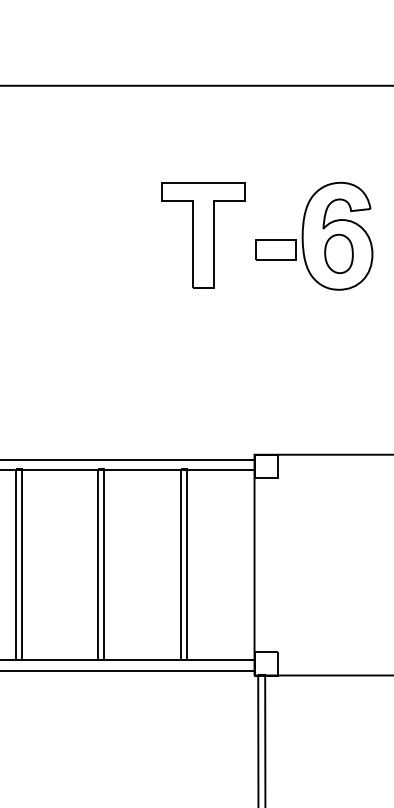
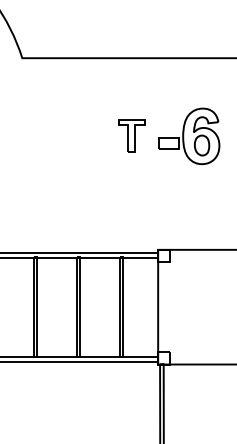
part: (203, 234) -> (131, 135), size x0.6

